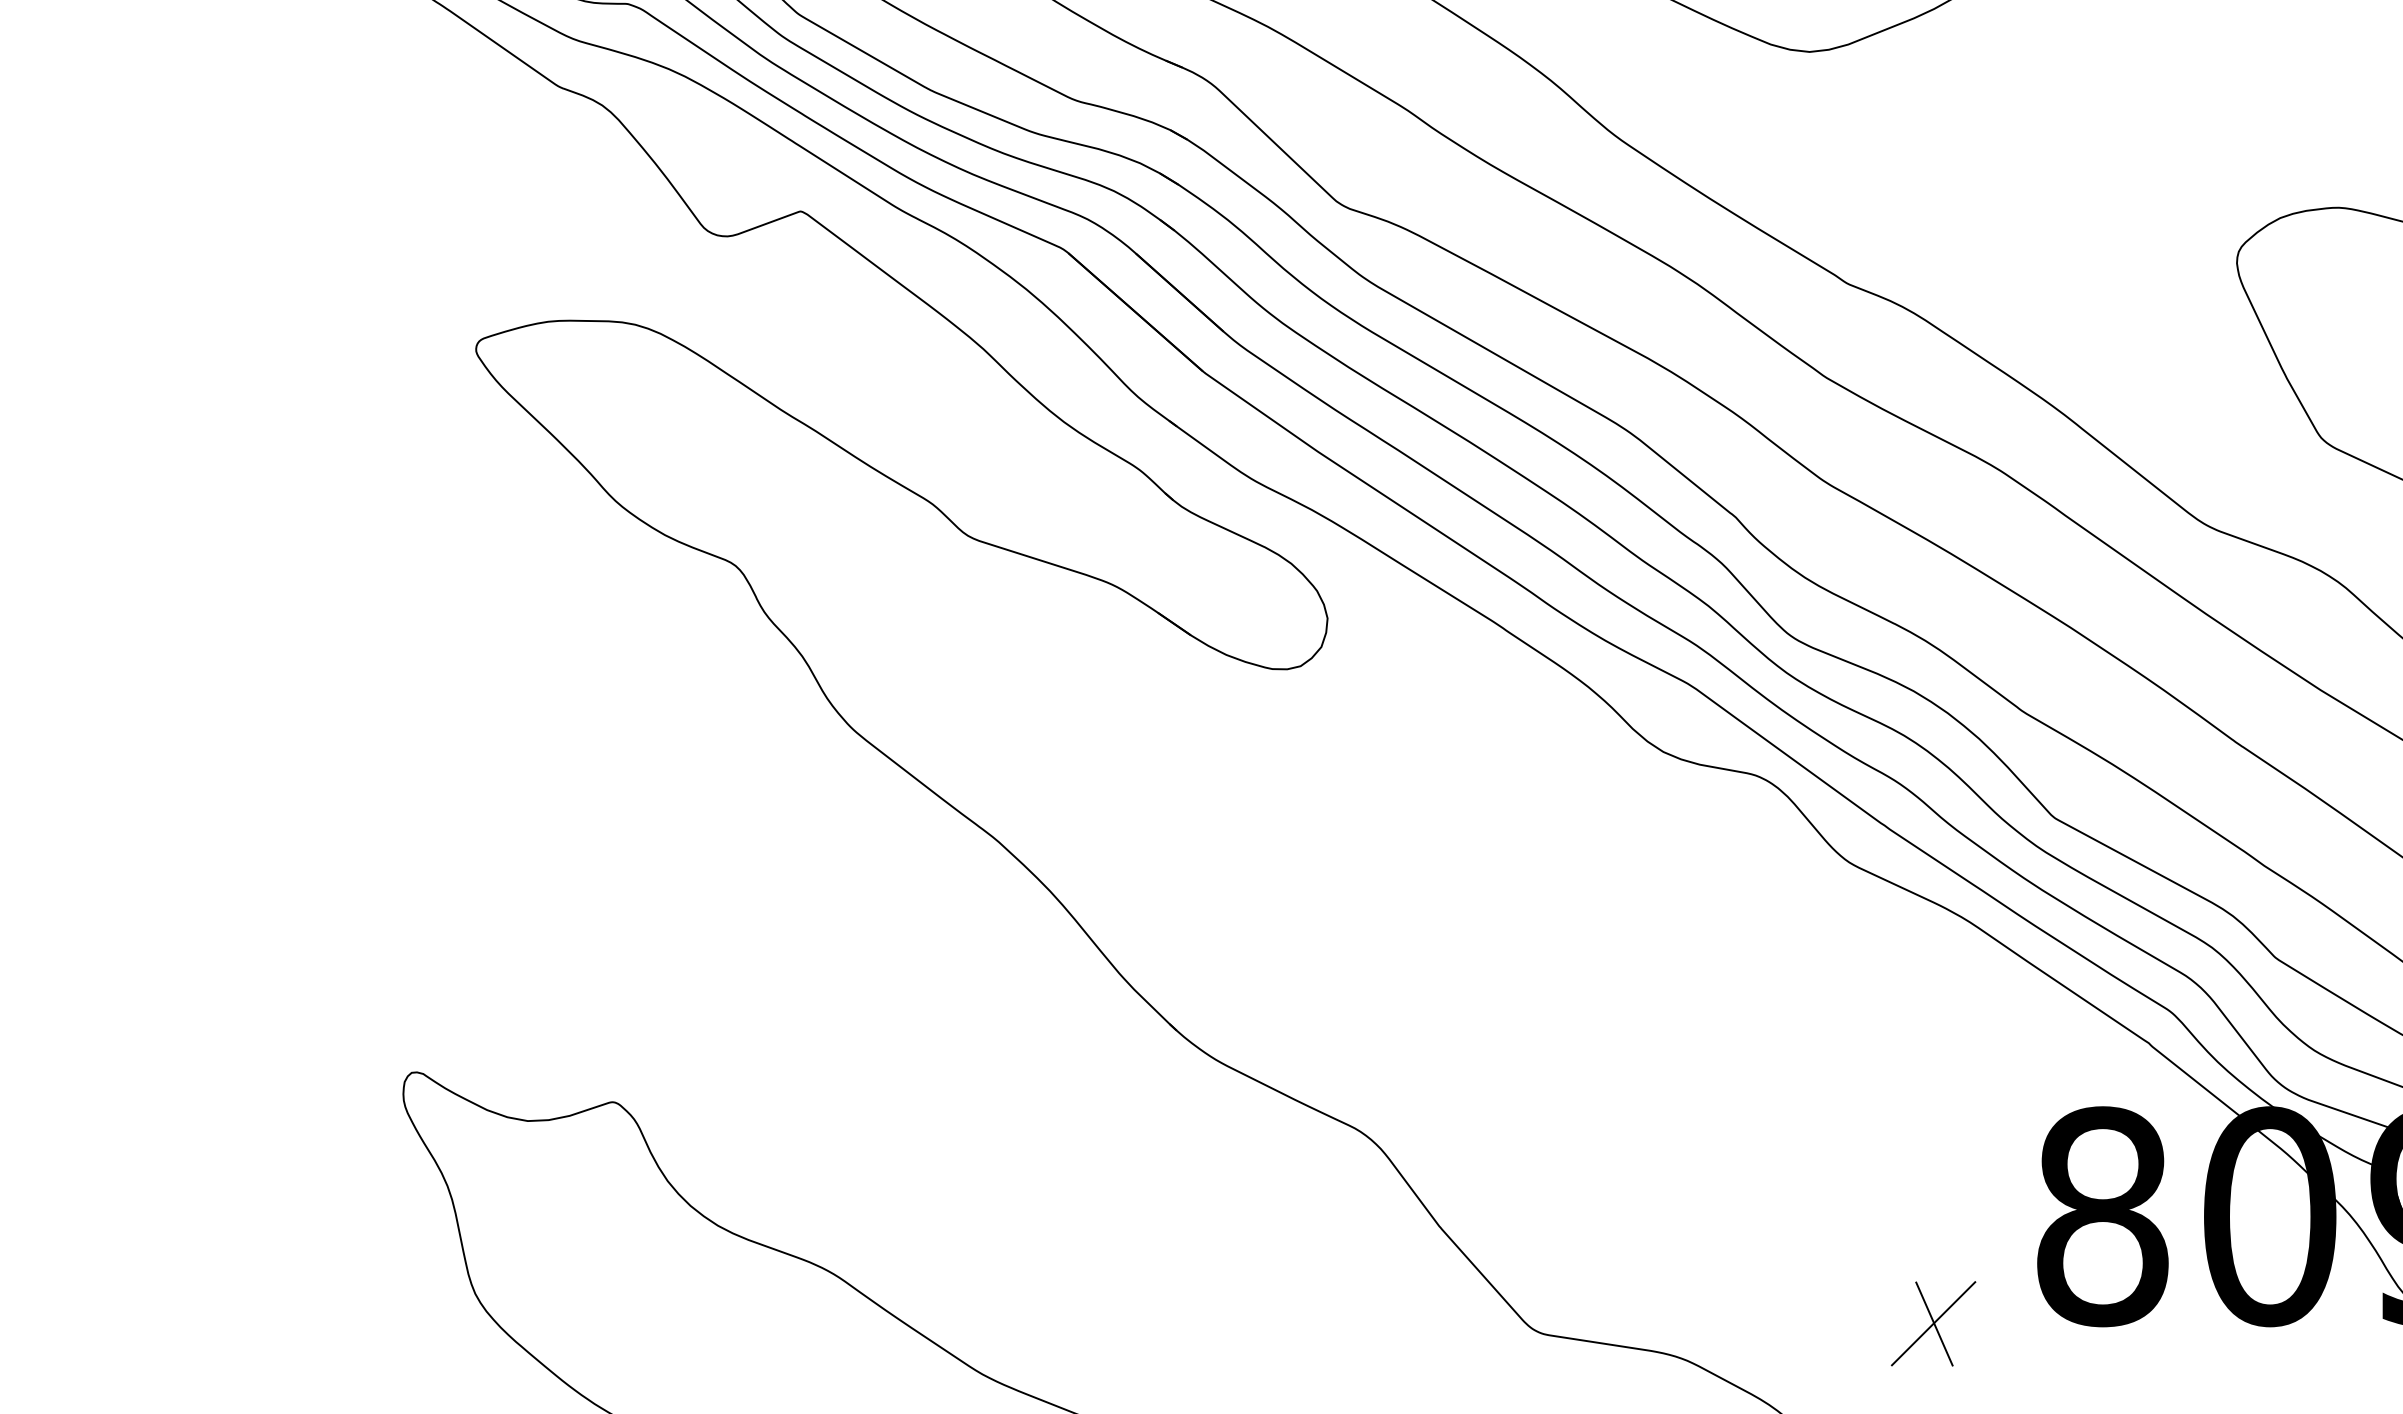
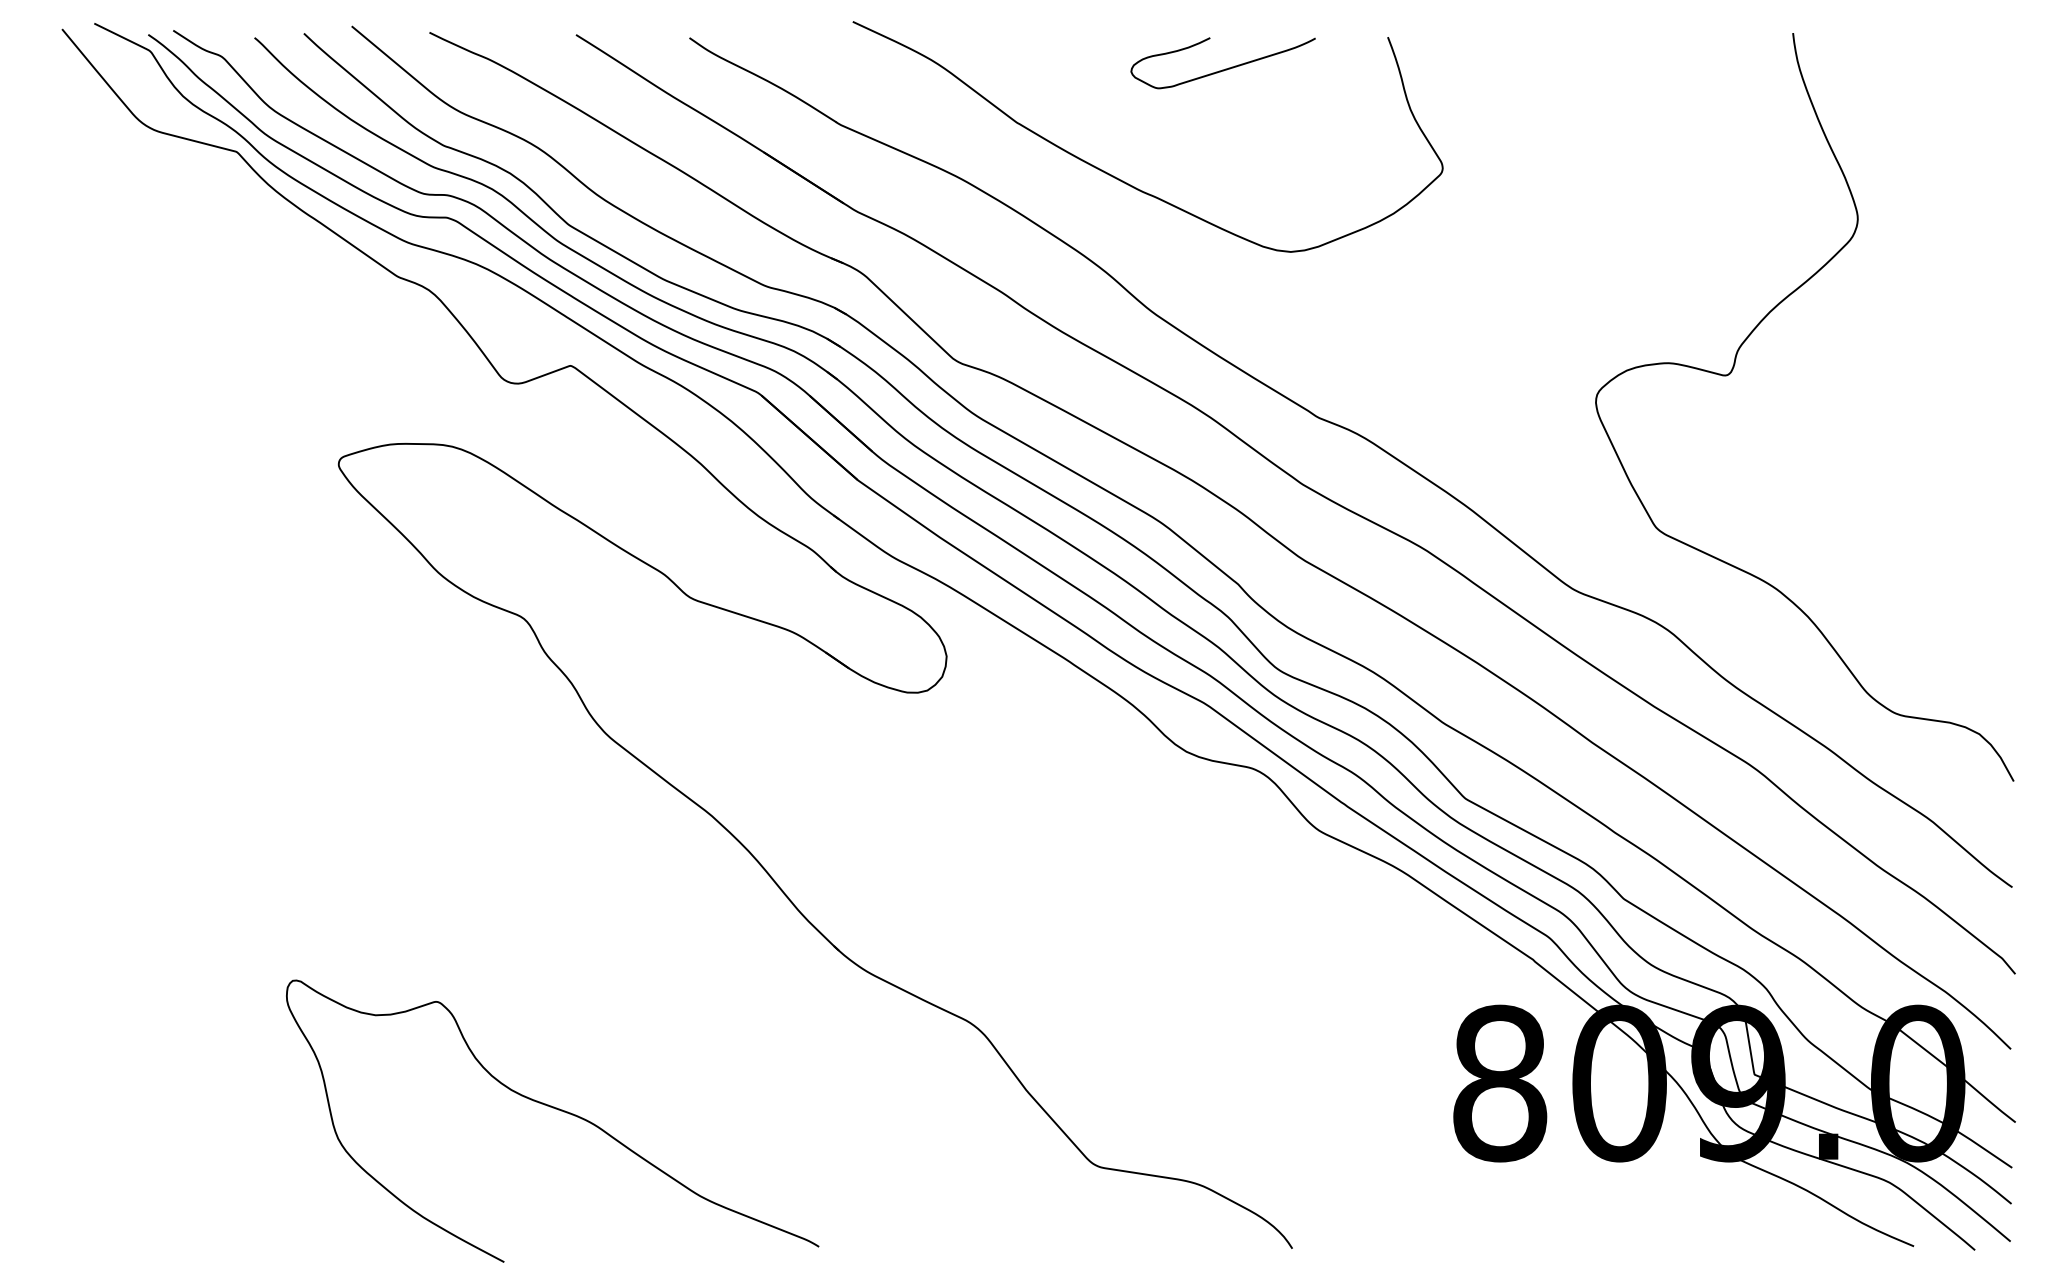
part: (1933, 1323) -> (1379, 1159), removed

